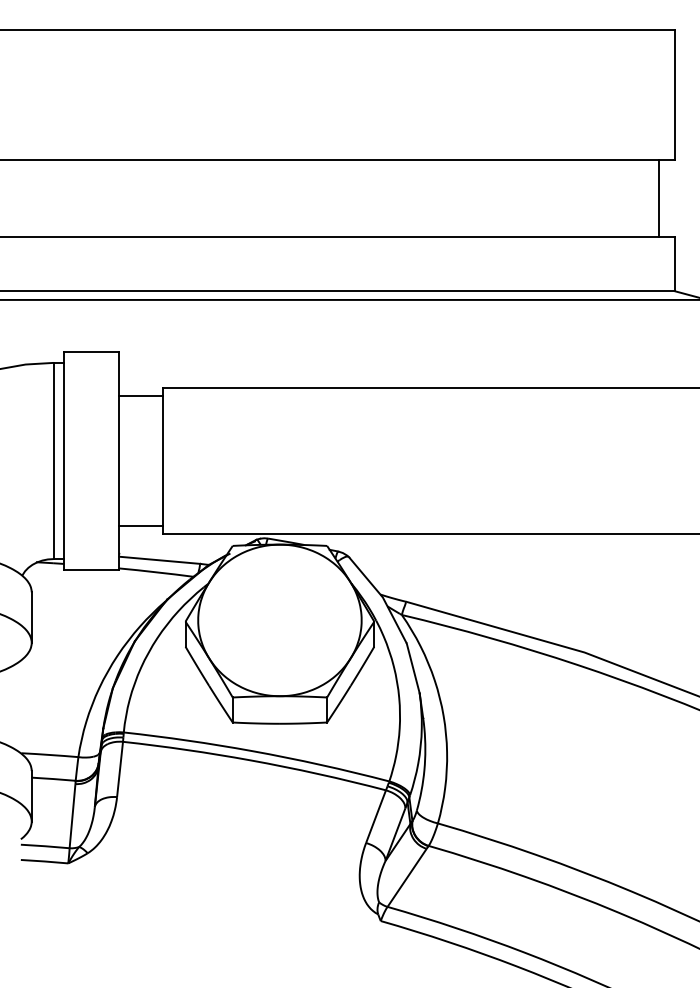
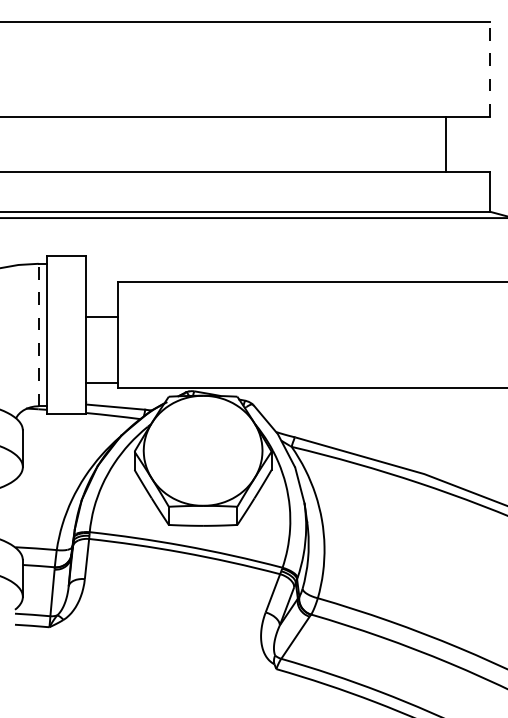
line: (674, 94) -> (489, 68), solid -> dashed
line: (658, 198) -> (445, 144), moved
line: (140, 395) -> (101, 317), moved
line: (53, 460) -> (38, 334), solid -> dashed

